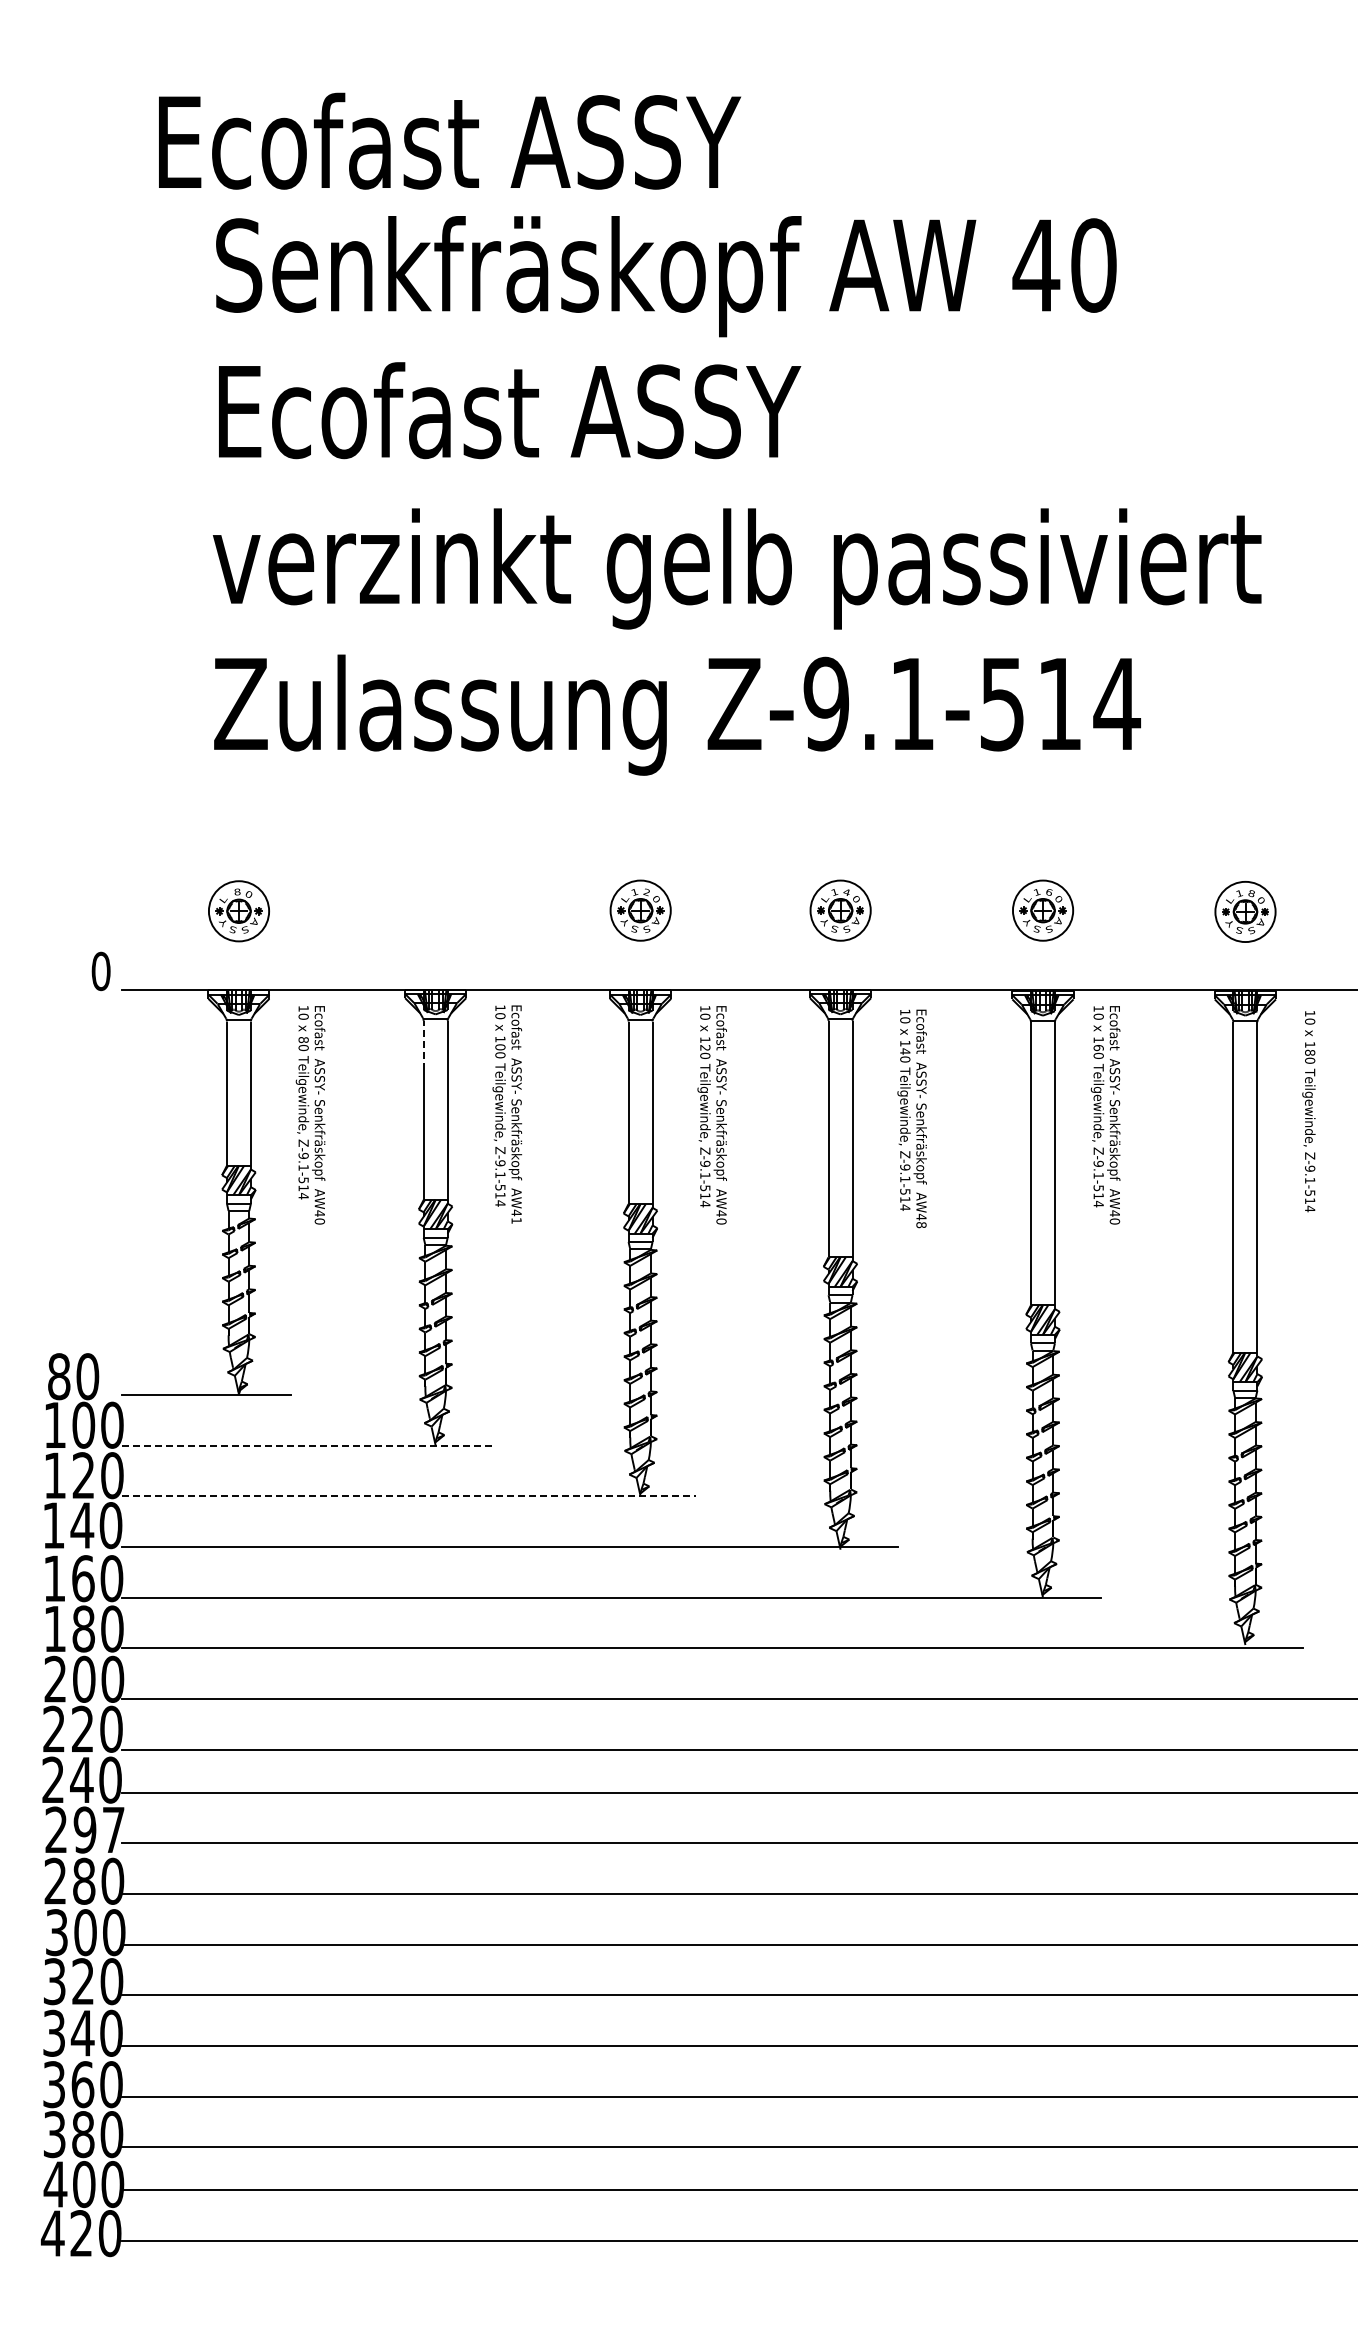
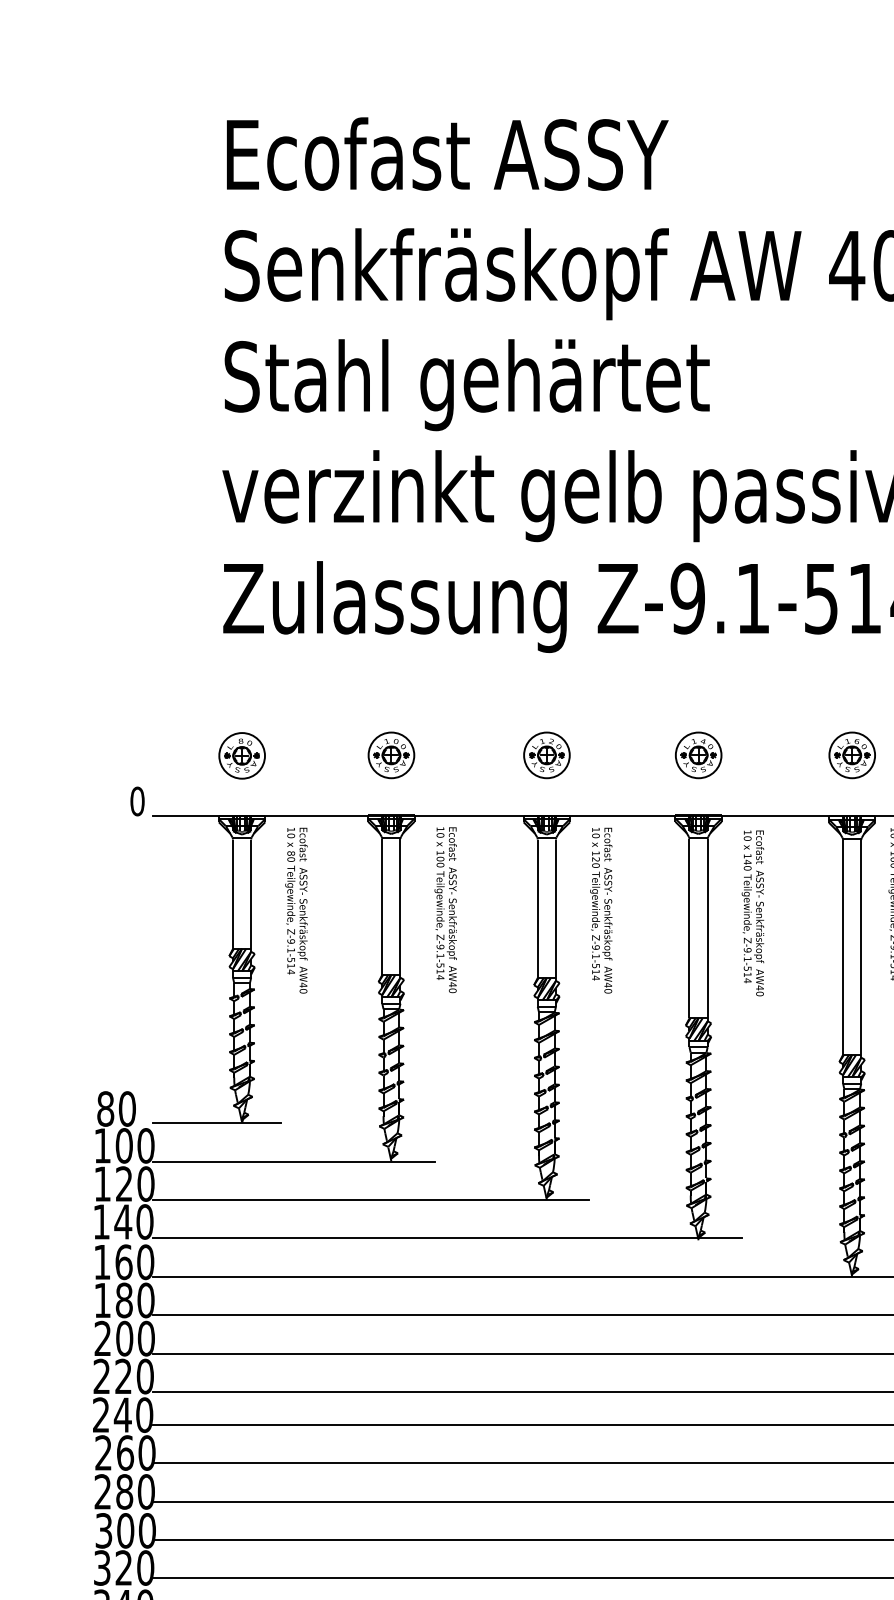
text: (450, 140) -> (448, 153), moved
text: (535, 422) -> (467, 384), Ecofast ASSY -> Stahl gehärtet
part: (435, 910) -> (391, 755), added
line: (423, 1044) -> (382, 856), dashed -> solid
text: (516, 1220) -> (452, 990), AW41 -> AW40
text: (921, 1225) -> (760, 994), AW48 -> AW40
line: (307, 1445) -> (294, 1161), dashed -> solid
line: (408, 1496) -> (370, 1199), dashed -> solid
text: (99, 1829) -> (136, 1452), 297 -> 260

